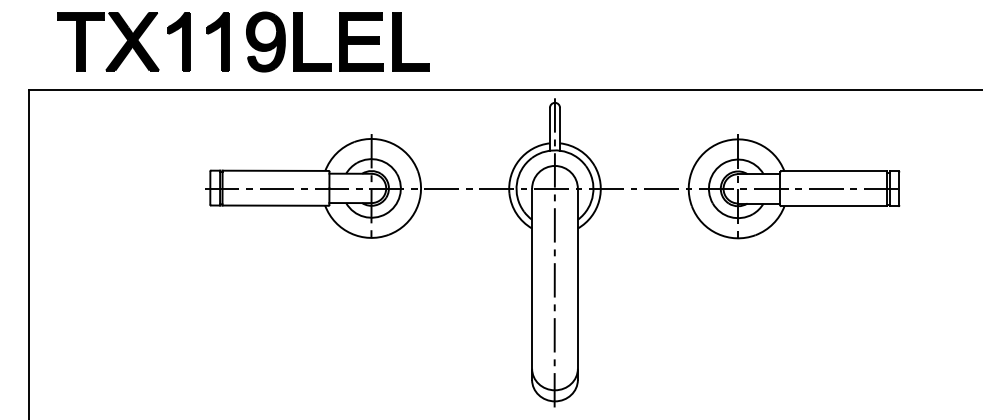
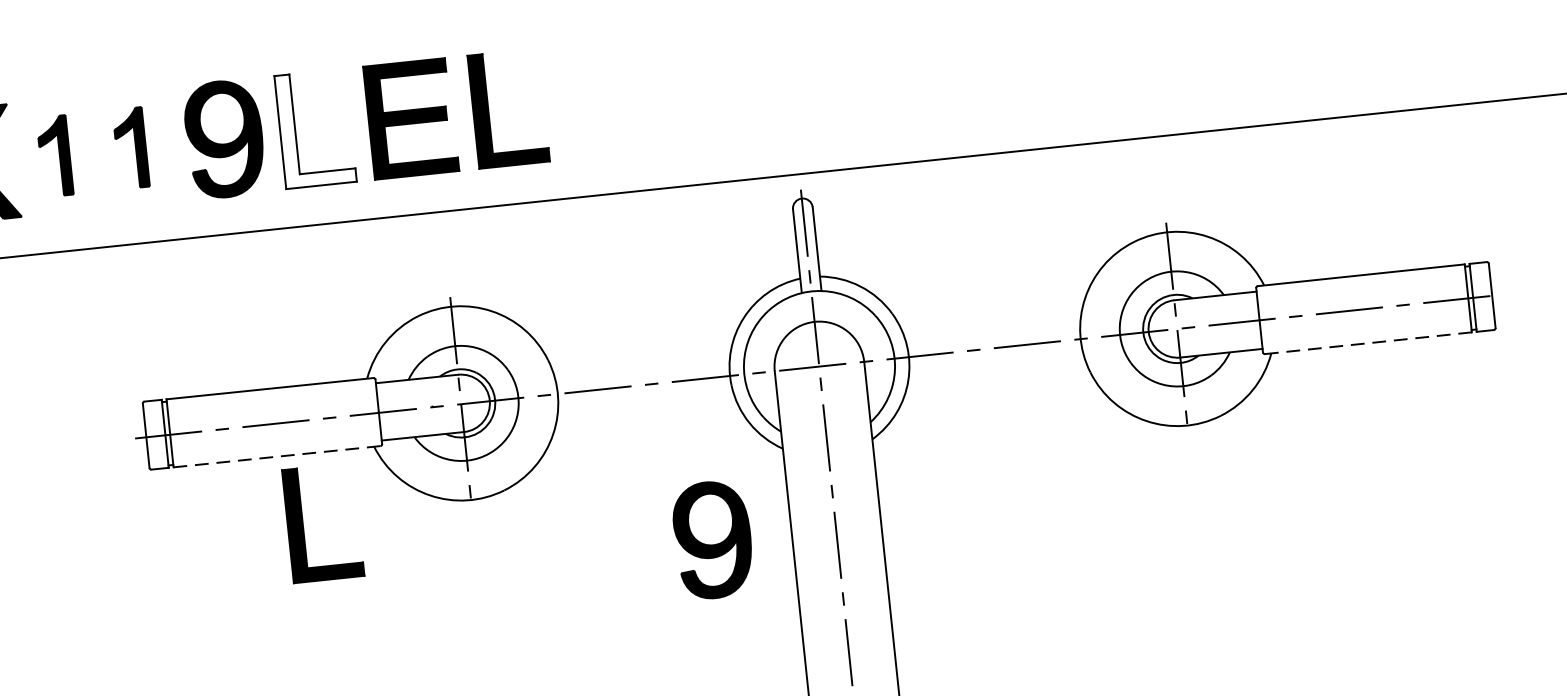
part: (178, 41) -> (53, 156), size x0.7
part: (217, 41) -> (130, 148), size x0.7
fill: (312, 41) -> (315, 128), removed
line: (275, 205) -> (277, 456), solid -> dashed
line: (834, 206) -> (1368, 343), solid -> dashed
part: (285, 241) -> (303, 524), added
part: (491, 270) -> (712, 539), added

